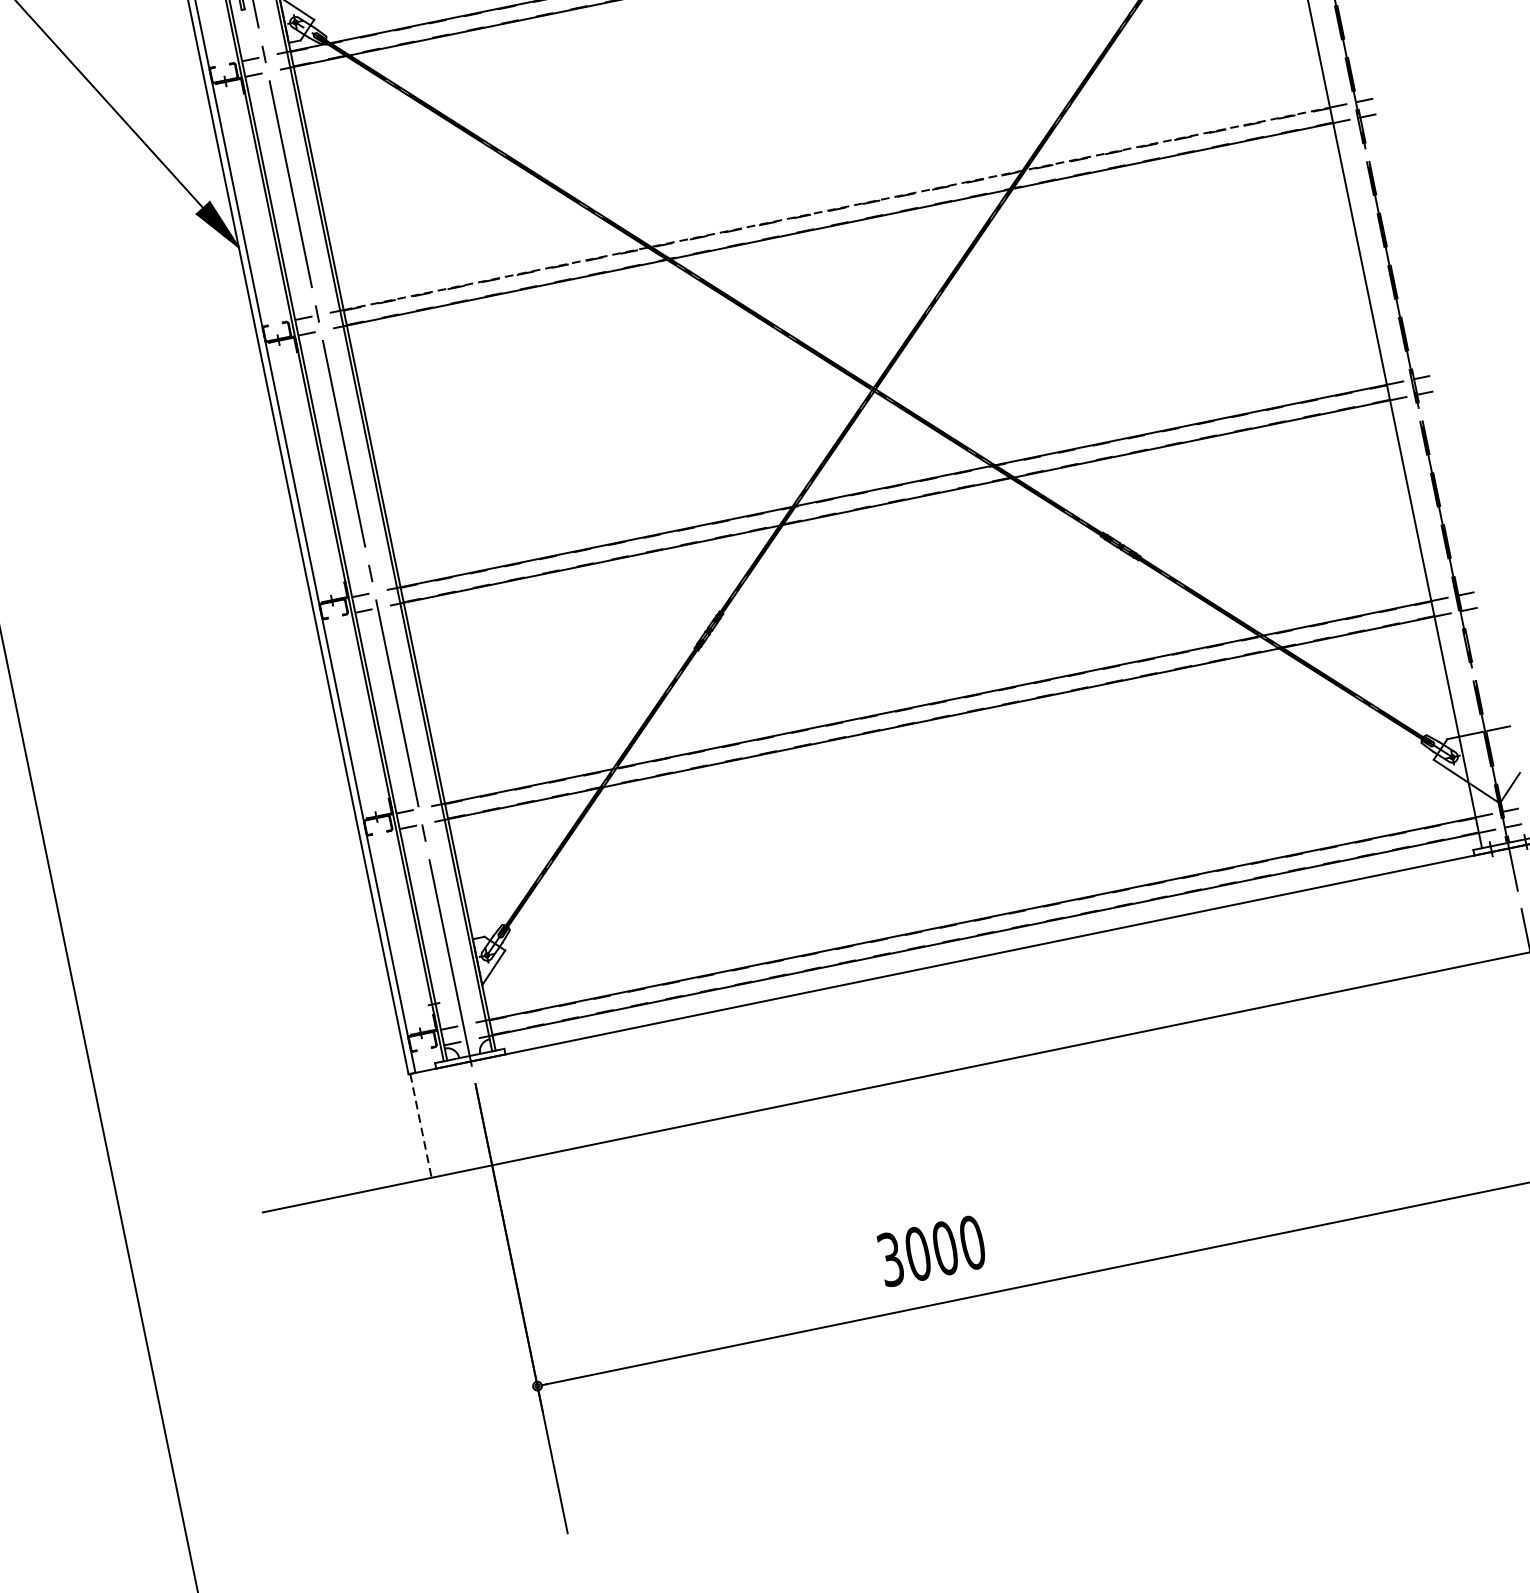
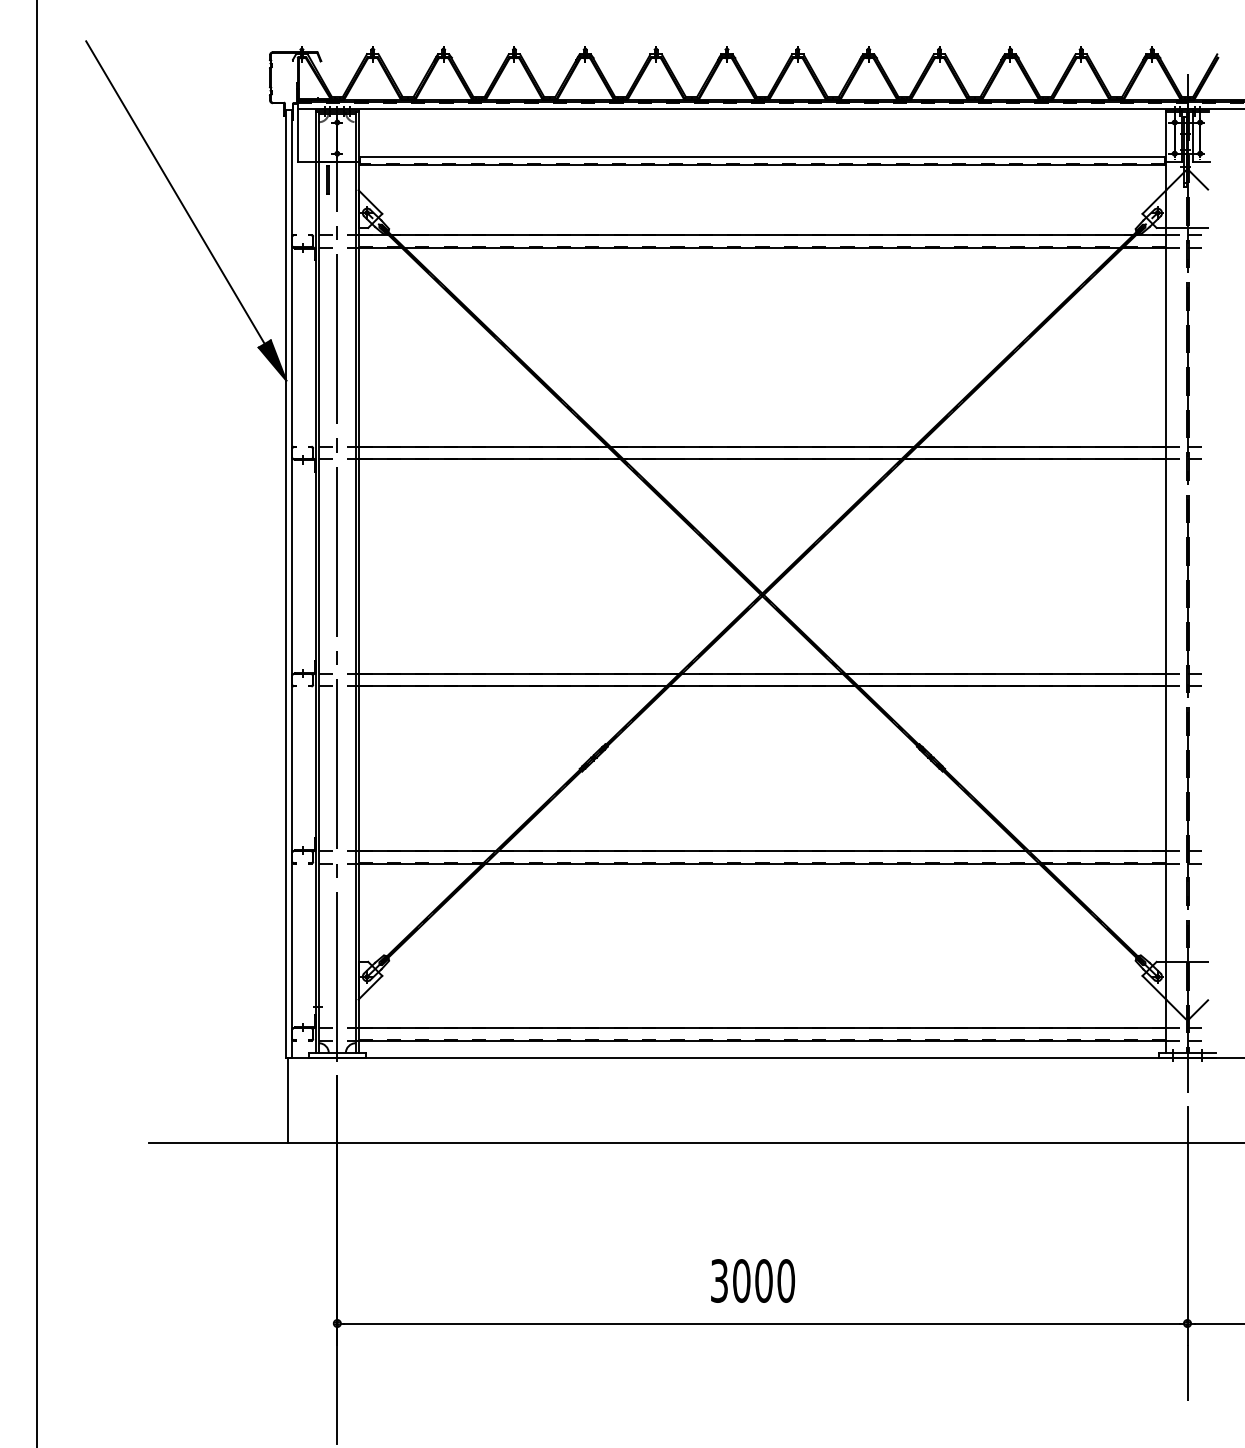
line: (836, 208) -> (762, 446), dashed -> solid
line: (420, 1126) -> (287, 1100), dashed -> solid
text: (931, 1250) -> (752, 1280), moved

